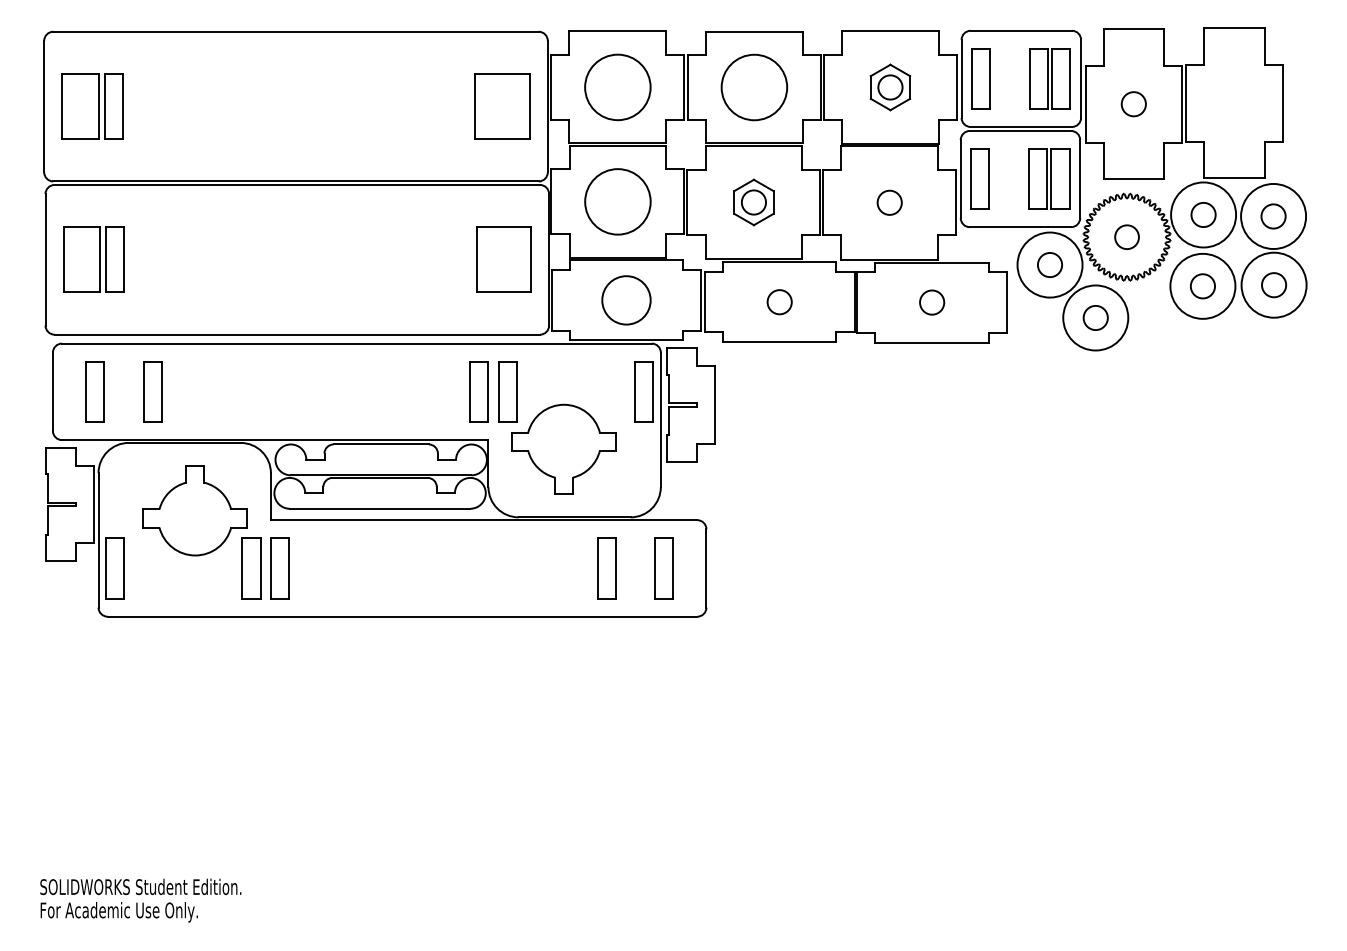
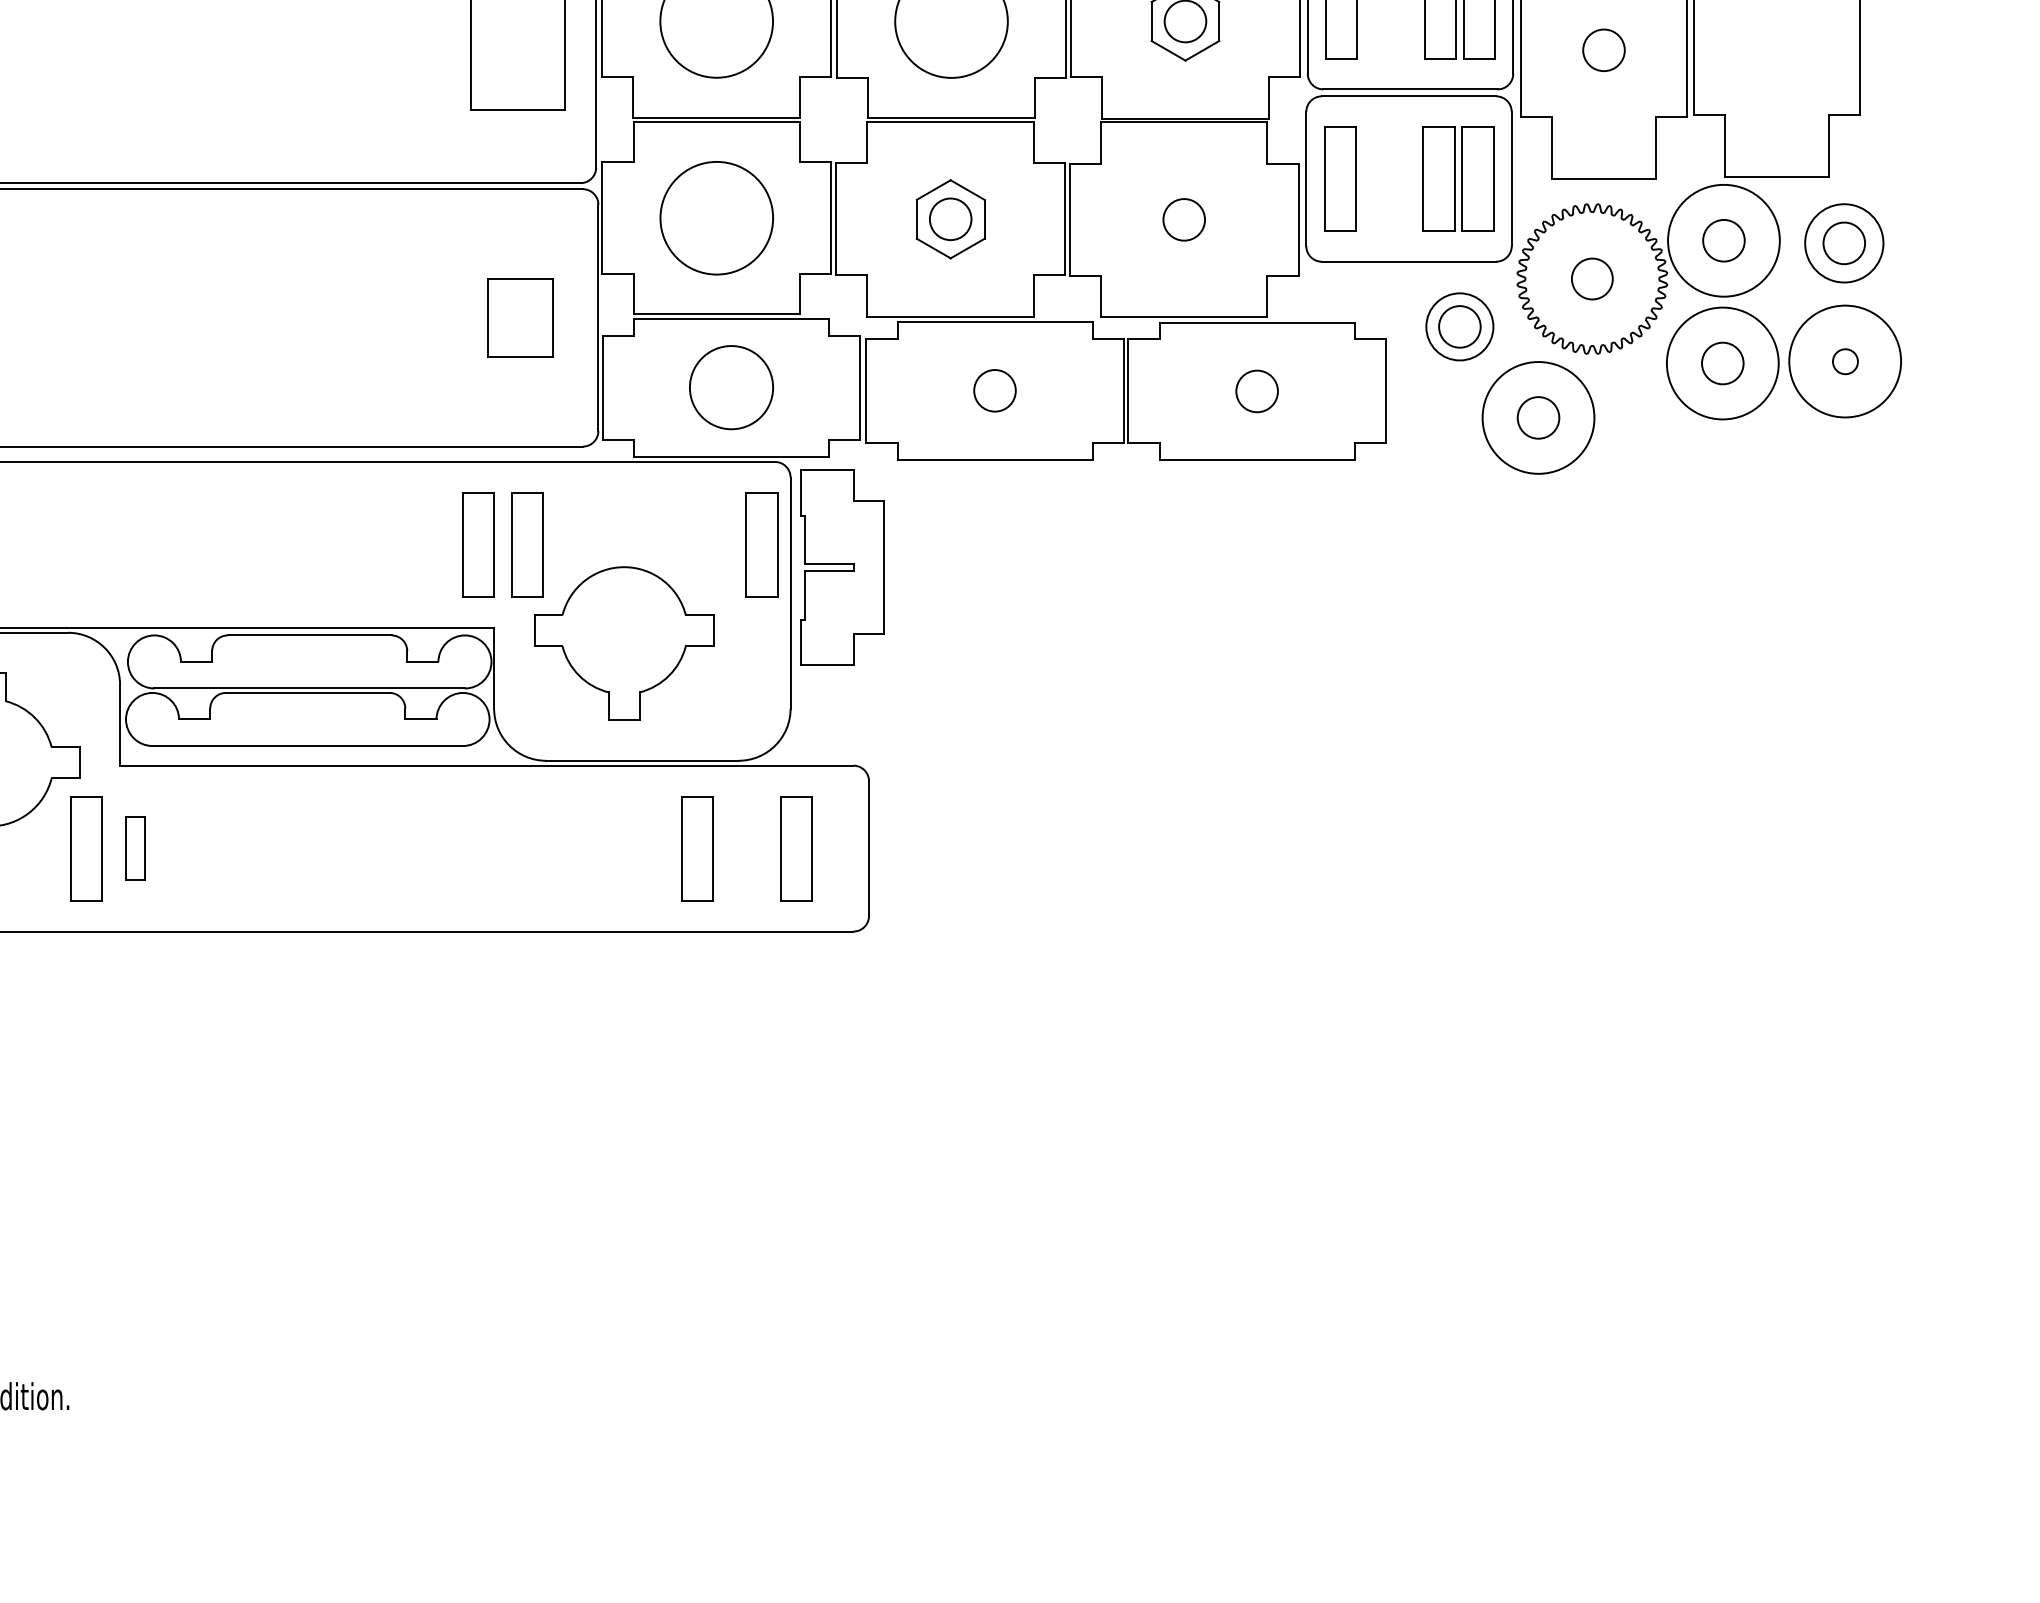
circle: (1273, 216) -> (1844, 243), size x0.7
part: (503, 259) -> (520, 317), size x0.7
circle: (1049, 264) -> (1458, 325), size x0.6
circle: (1274, 285) -> (1845, 362), size x0.6
part: (279, 568) -> (134, 848), size x0.6

